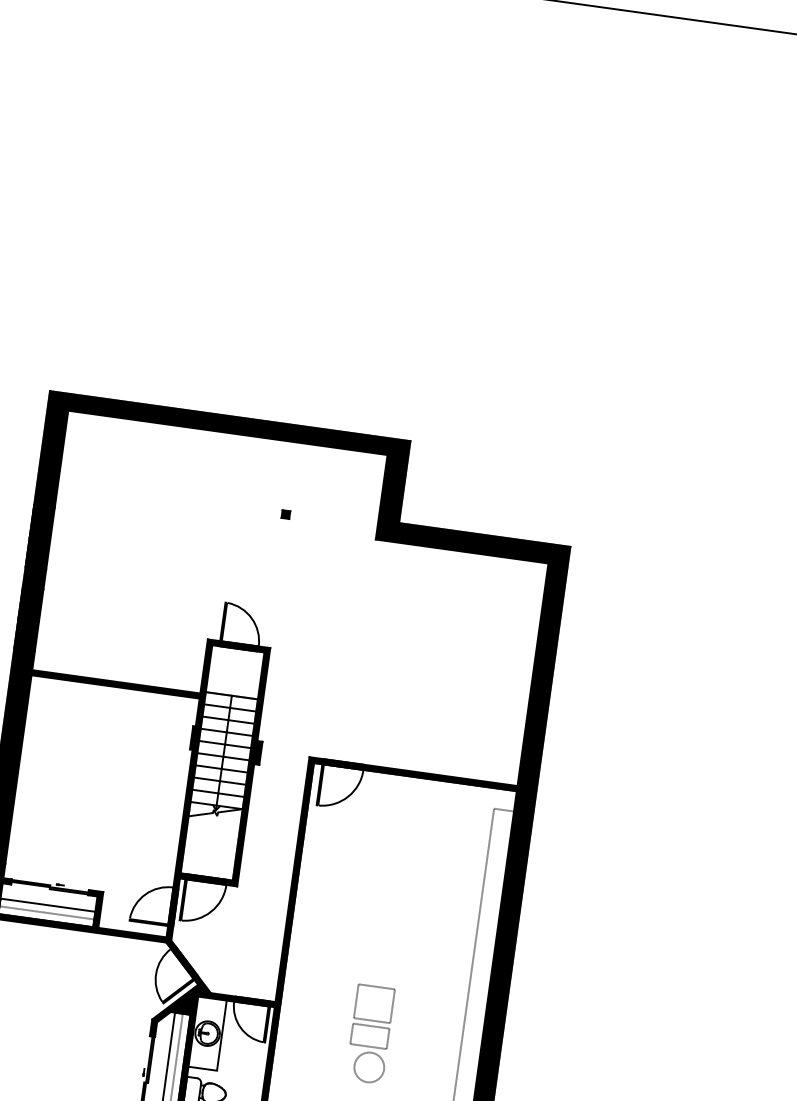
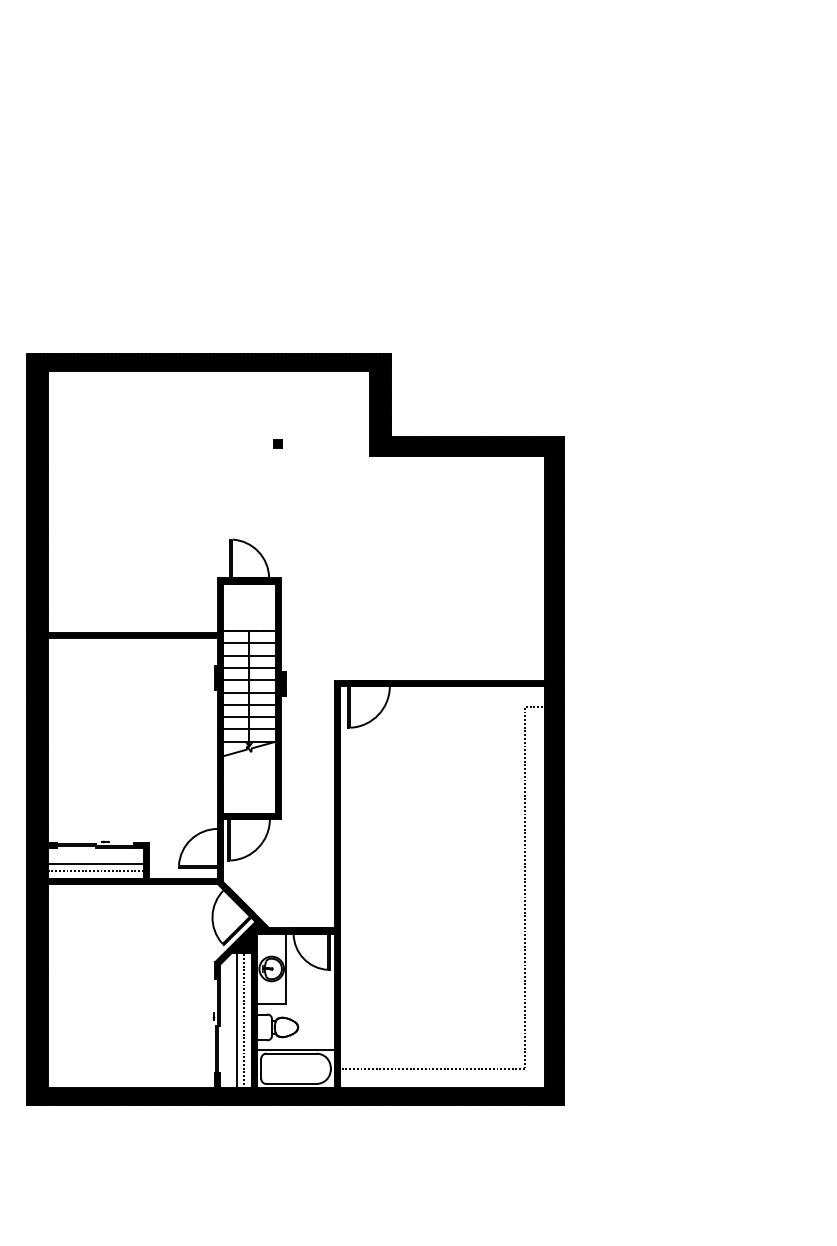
part: (370, 1026) -> (432, 939), removed

